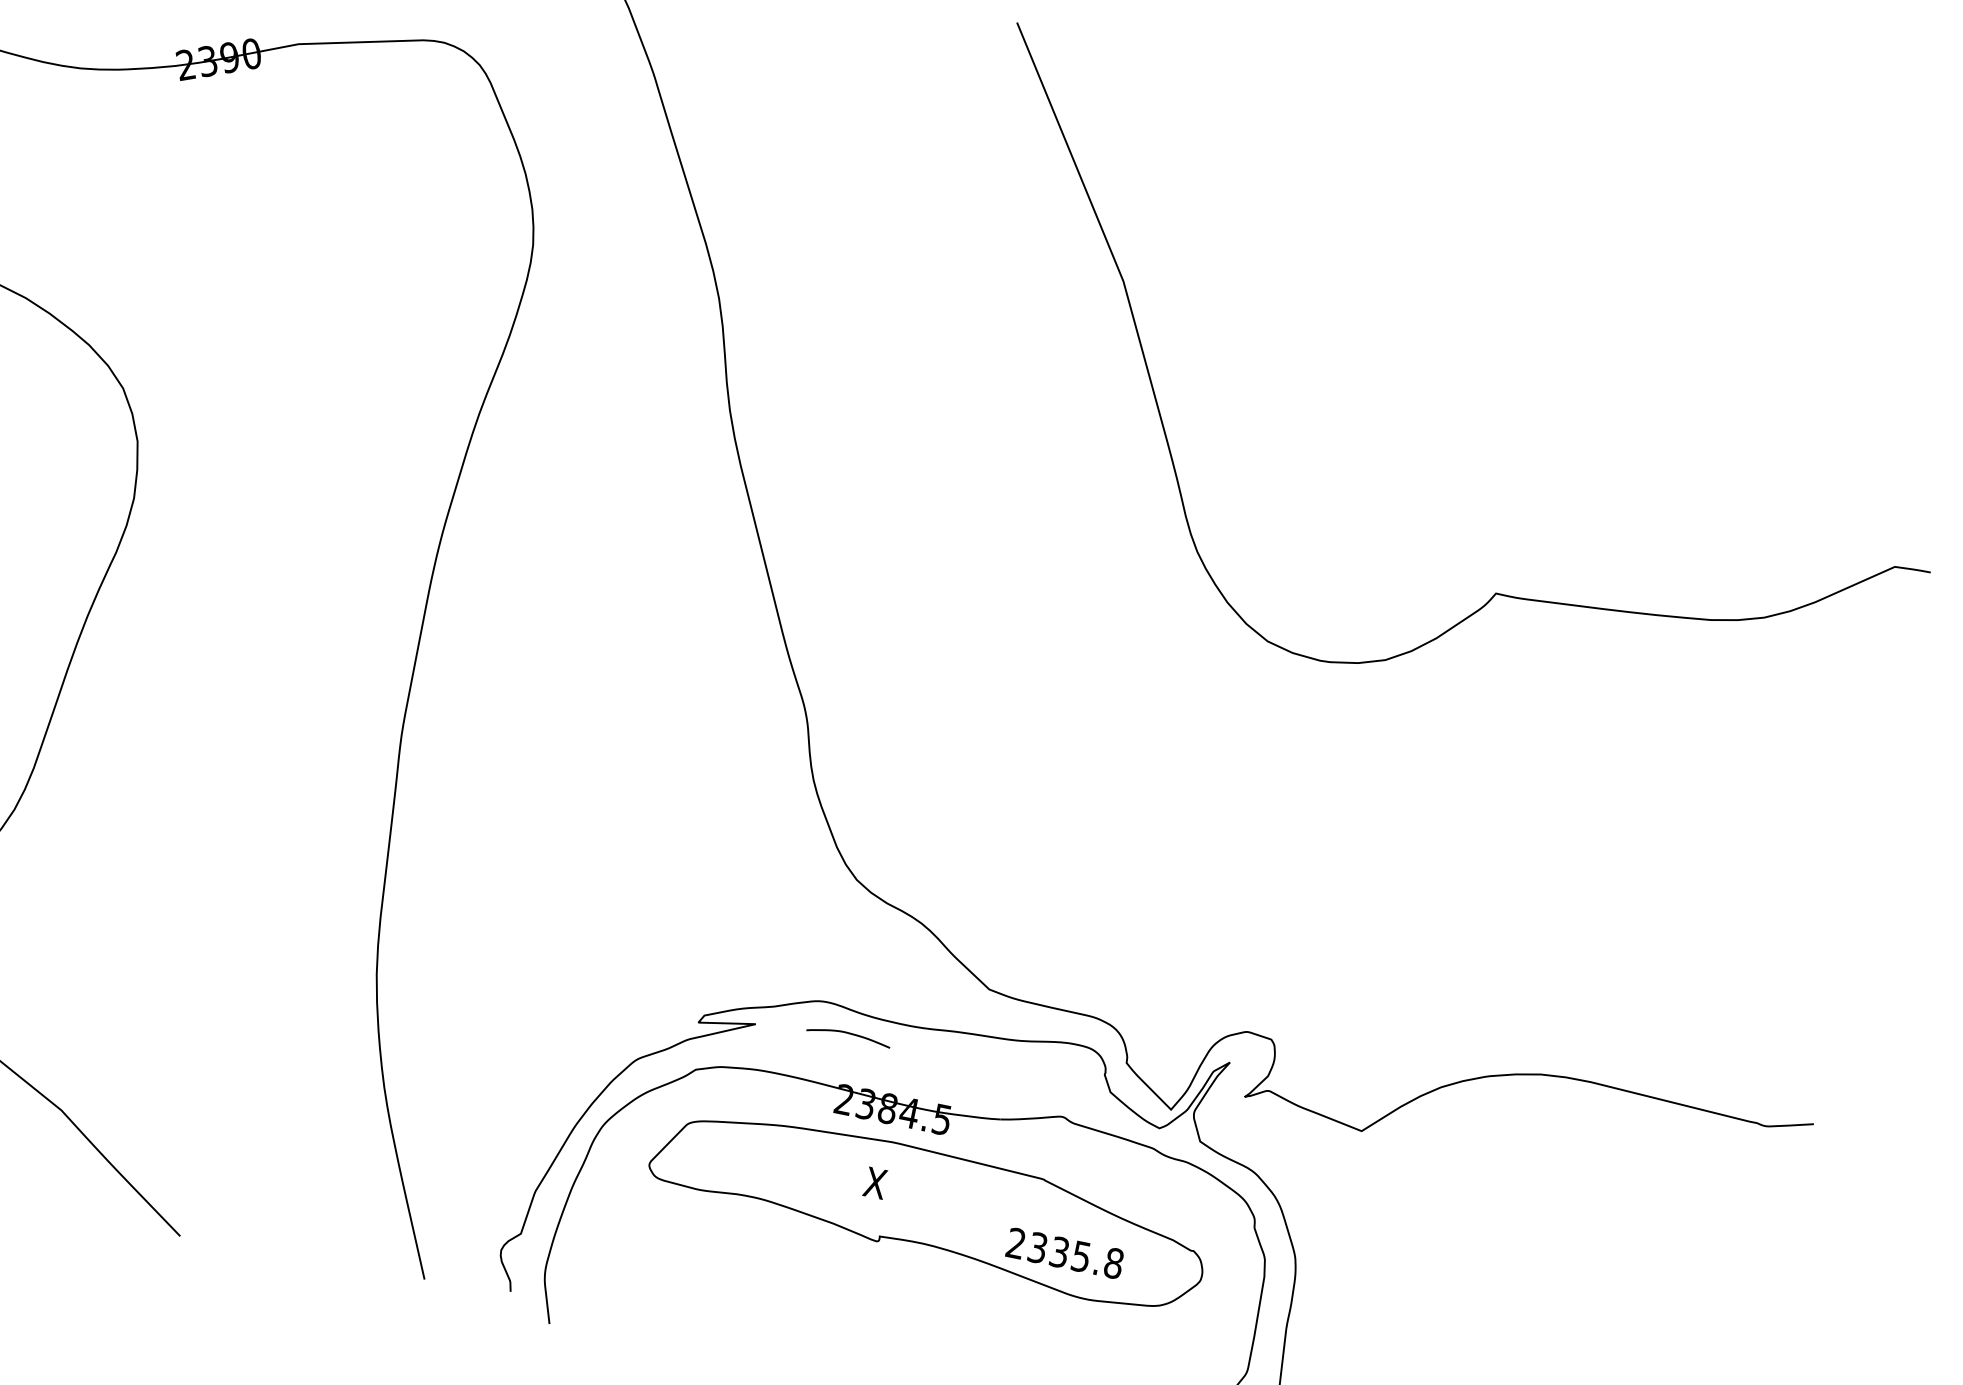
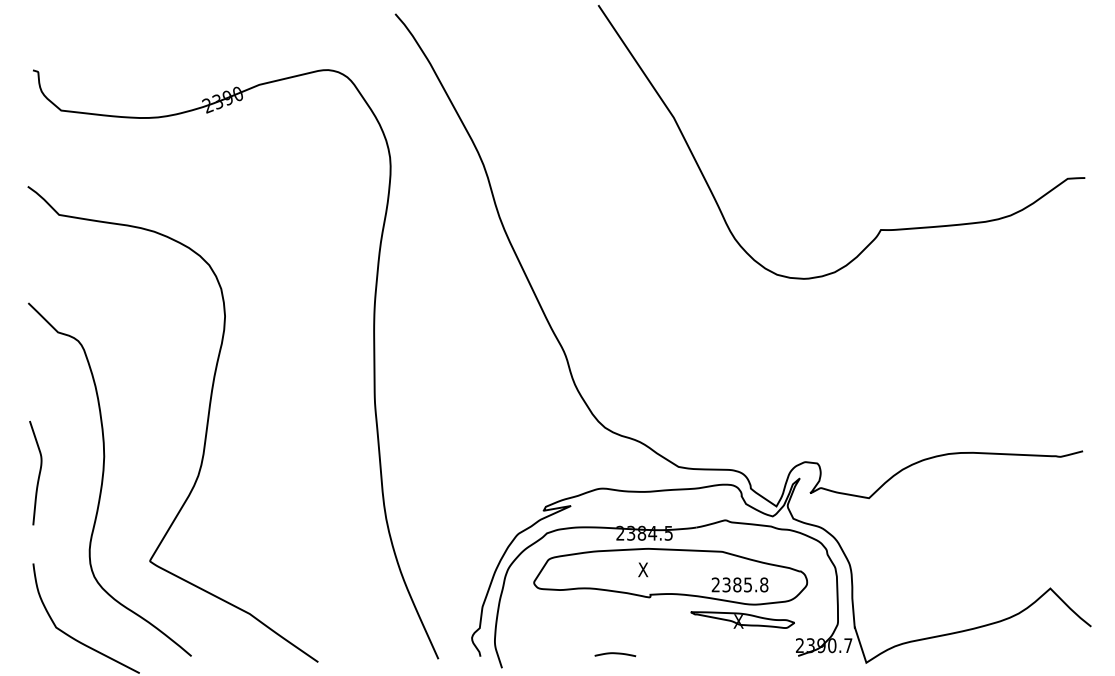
curve: (849, 1035) -> (615, 654), moved
text: (1060, 1251) -> (737, 584), 2335.8 -> 2385.8
part: (1055, 1324) -> (742, 619), added

